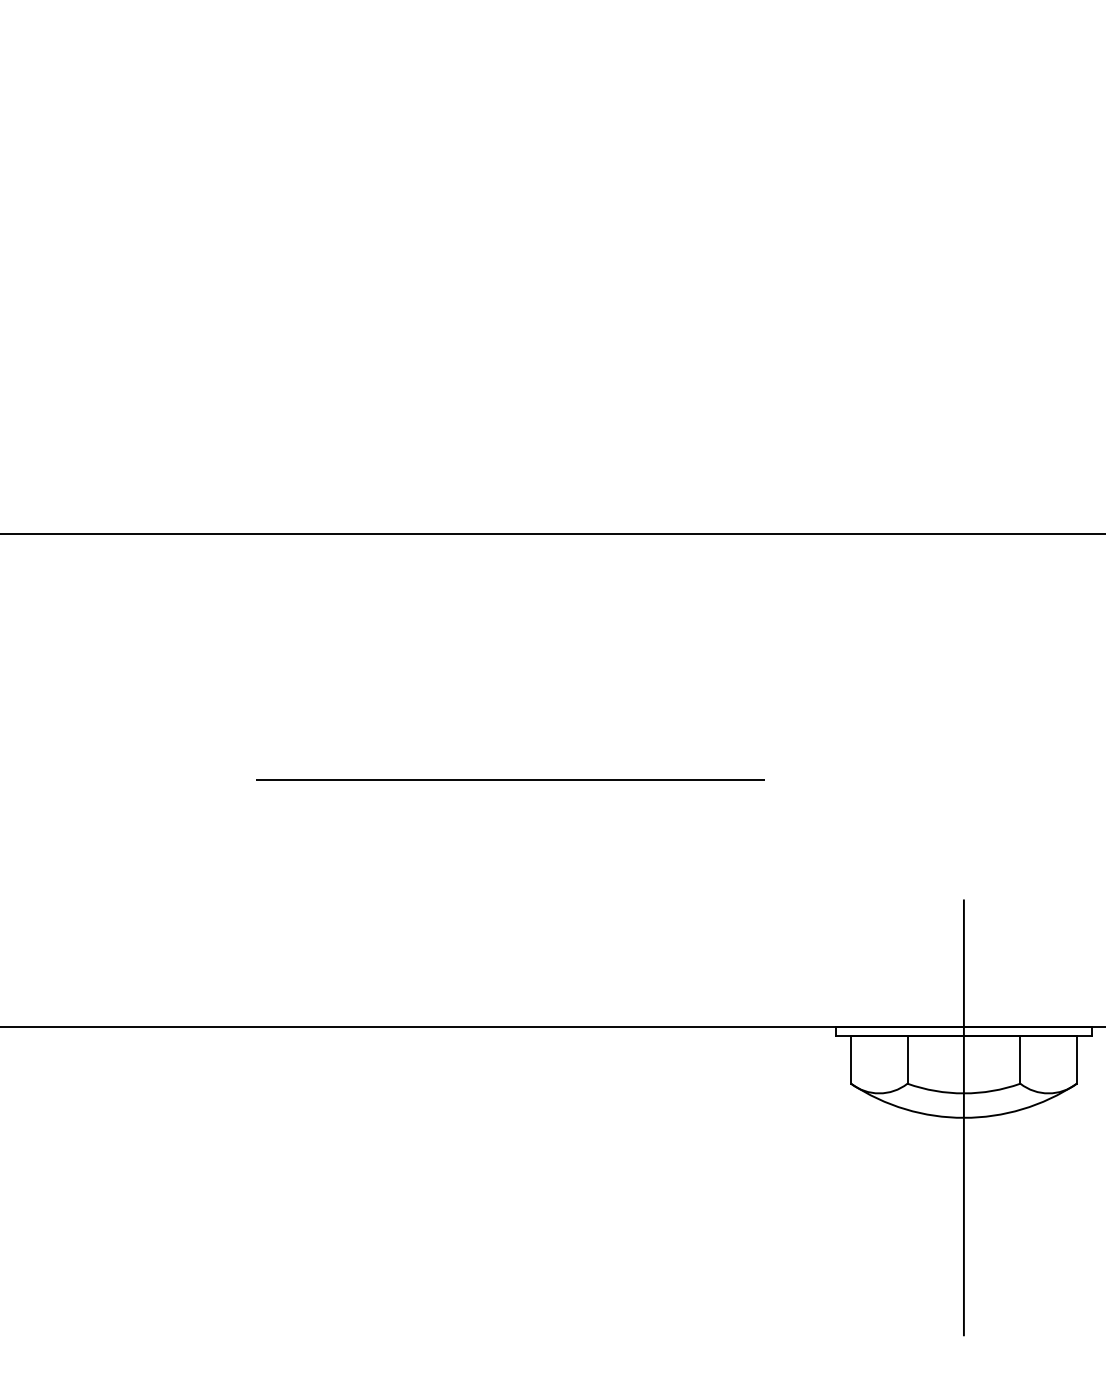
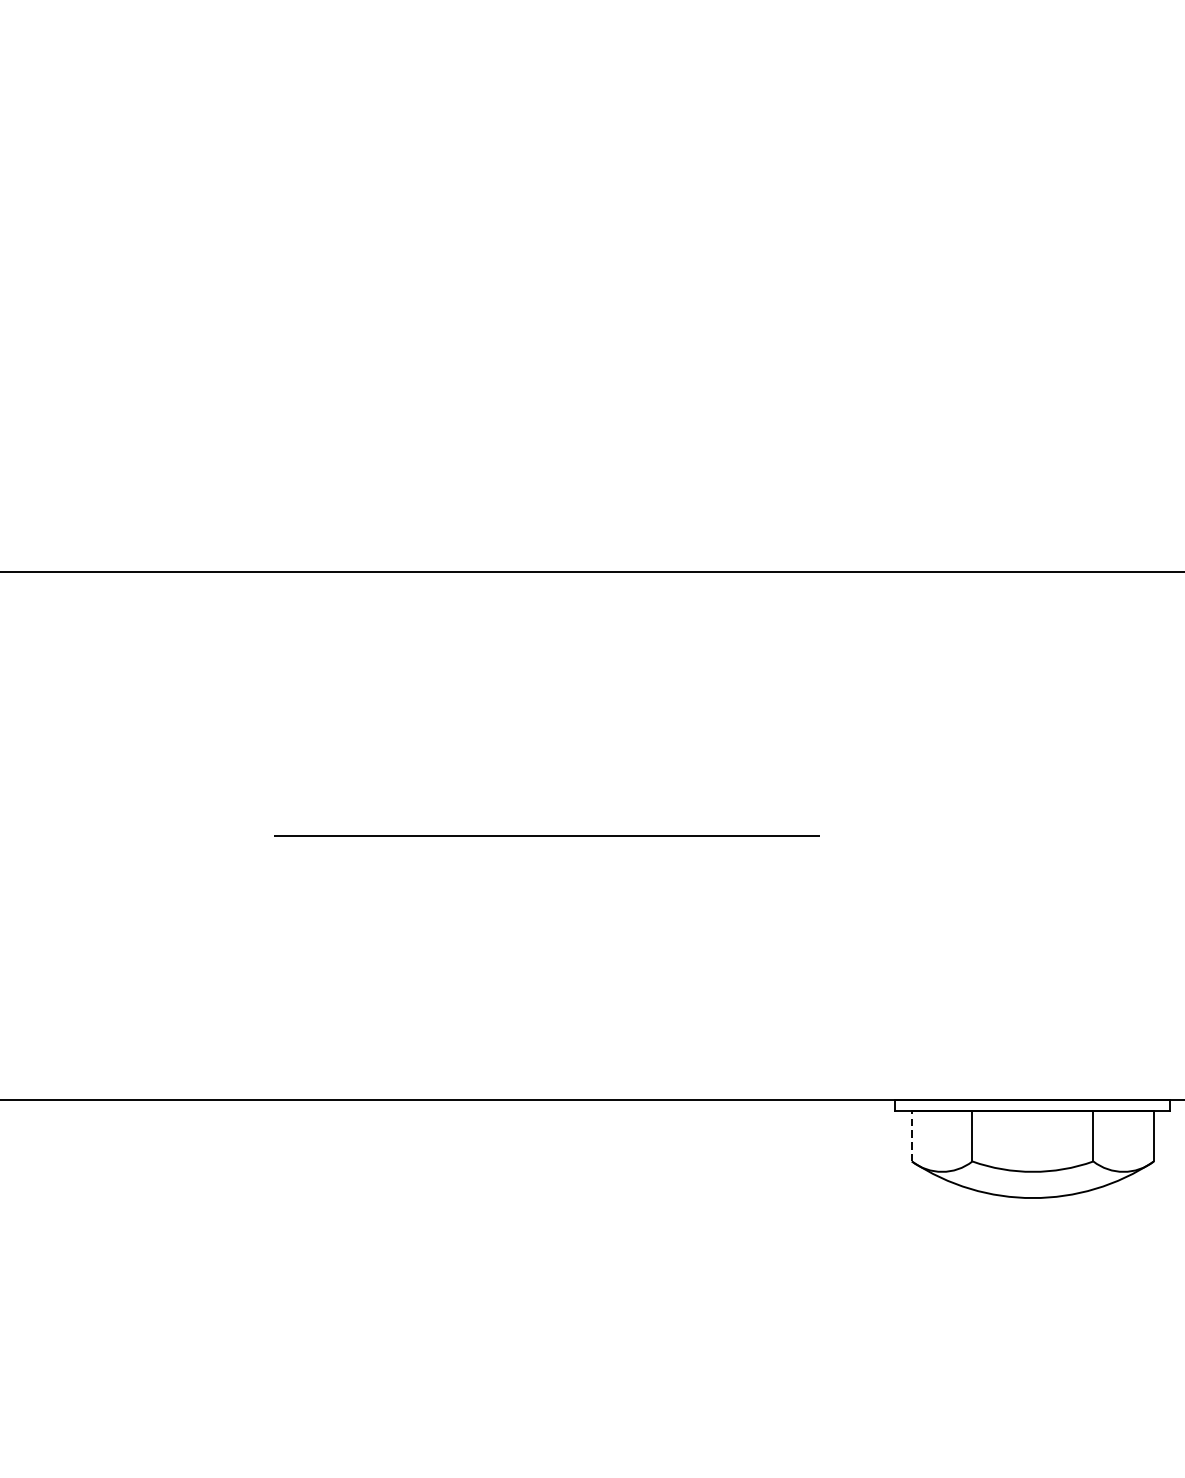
line: (851, 1060) -> (912, 1136), solid -> dashed
line: (963, 1117) -> (1032, 1197), removed

